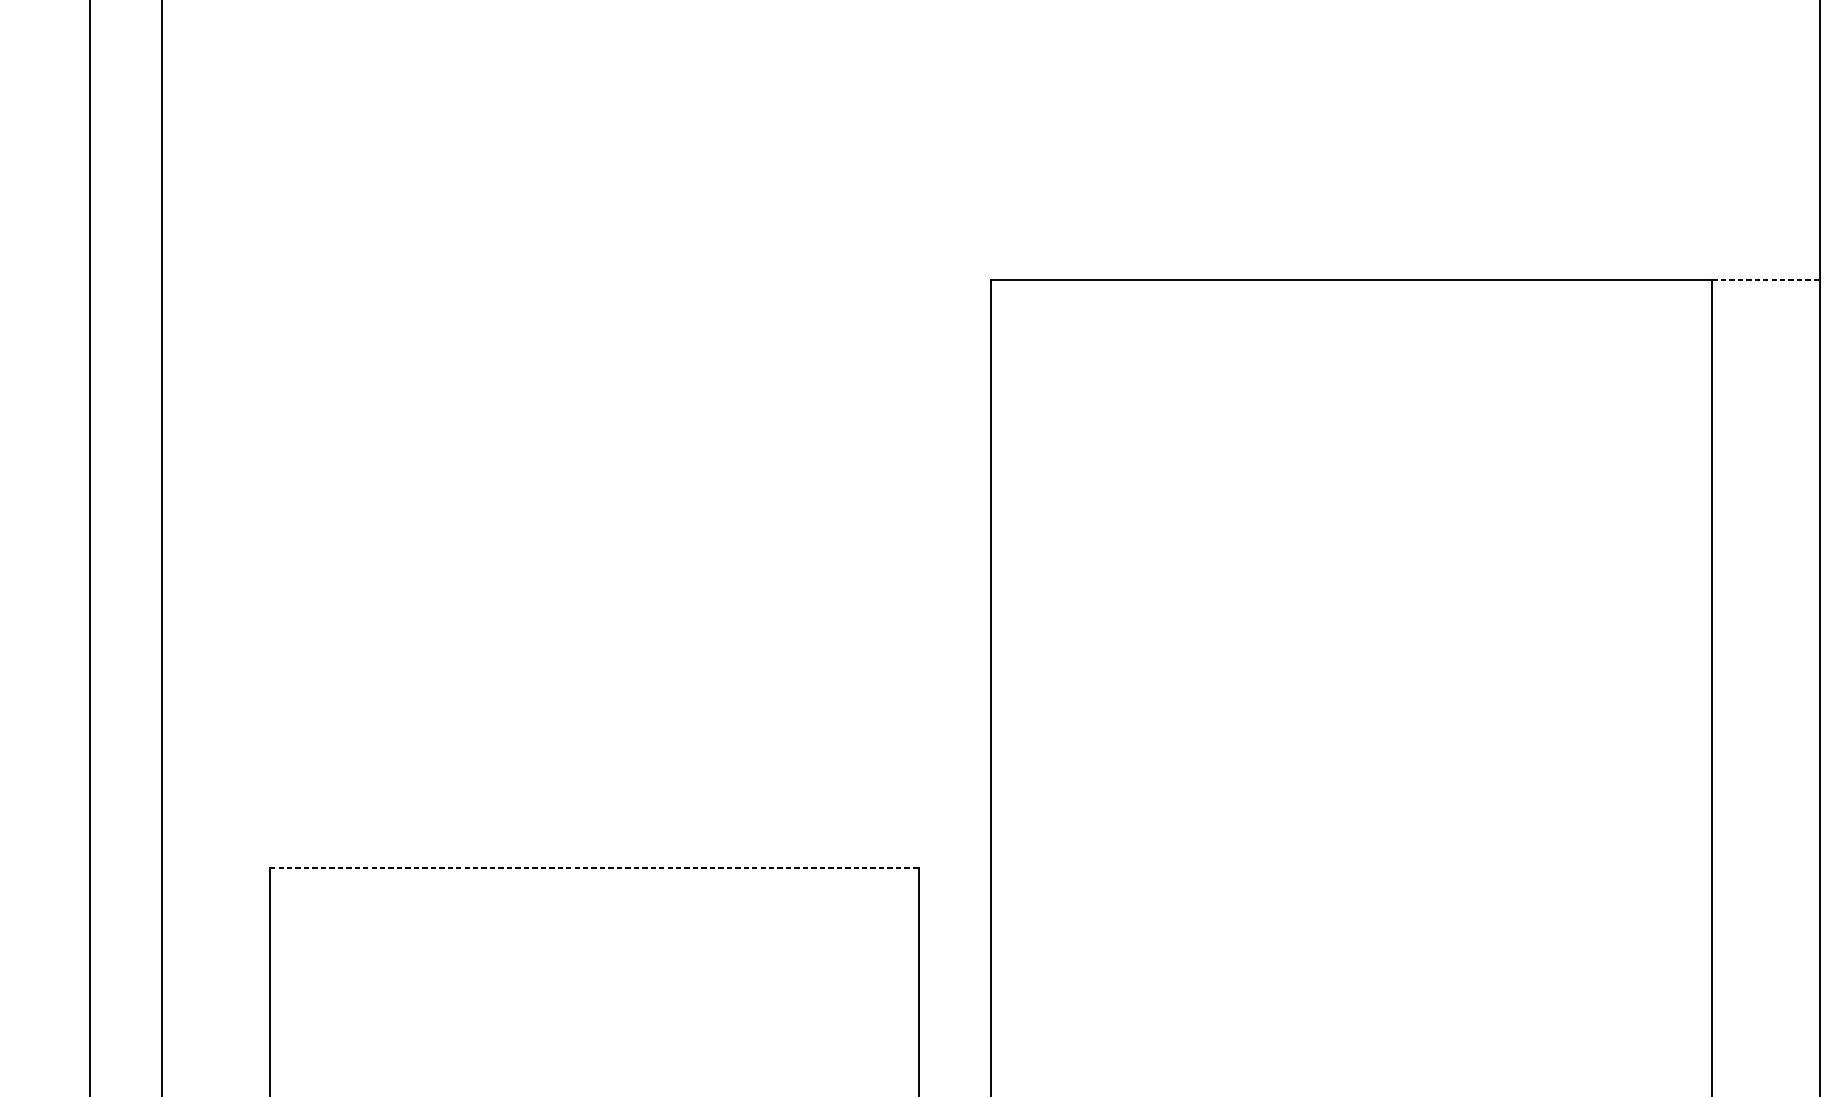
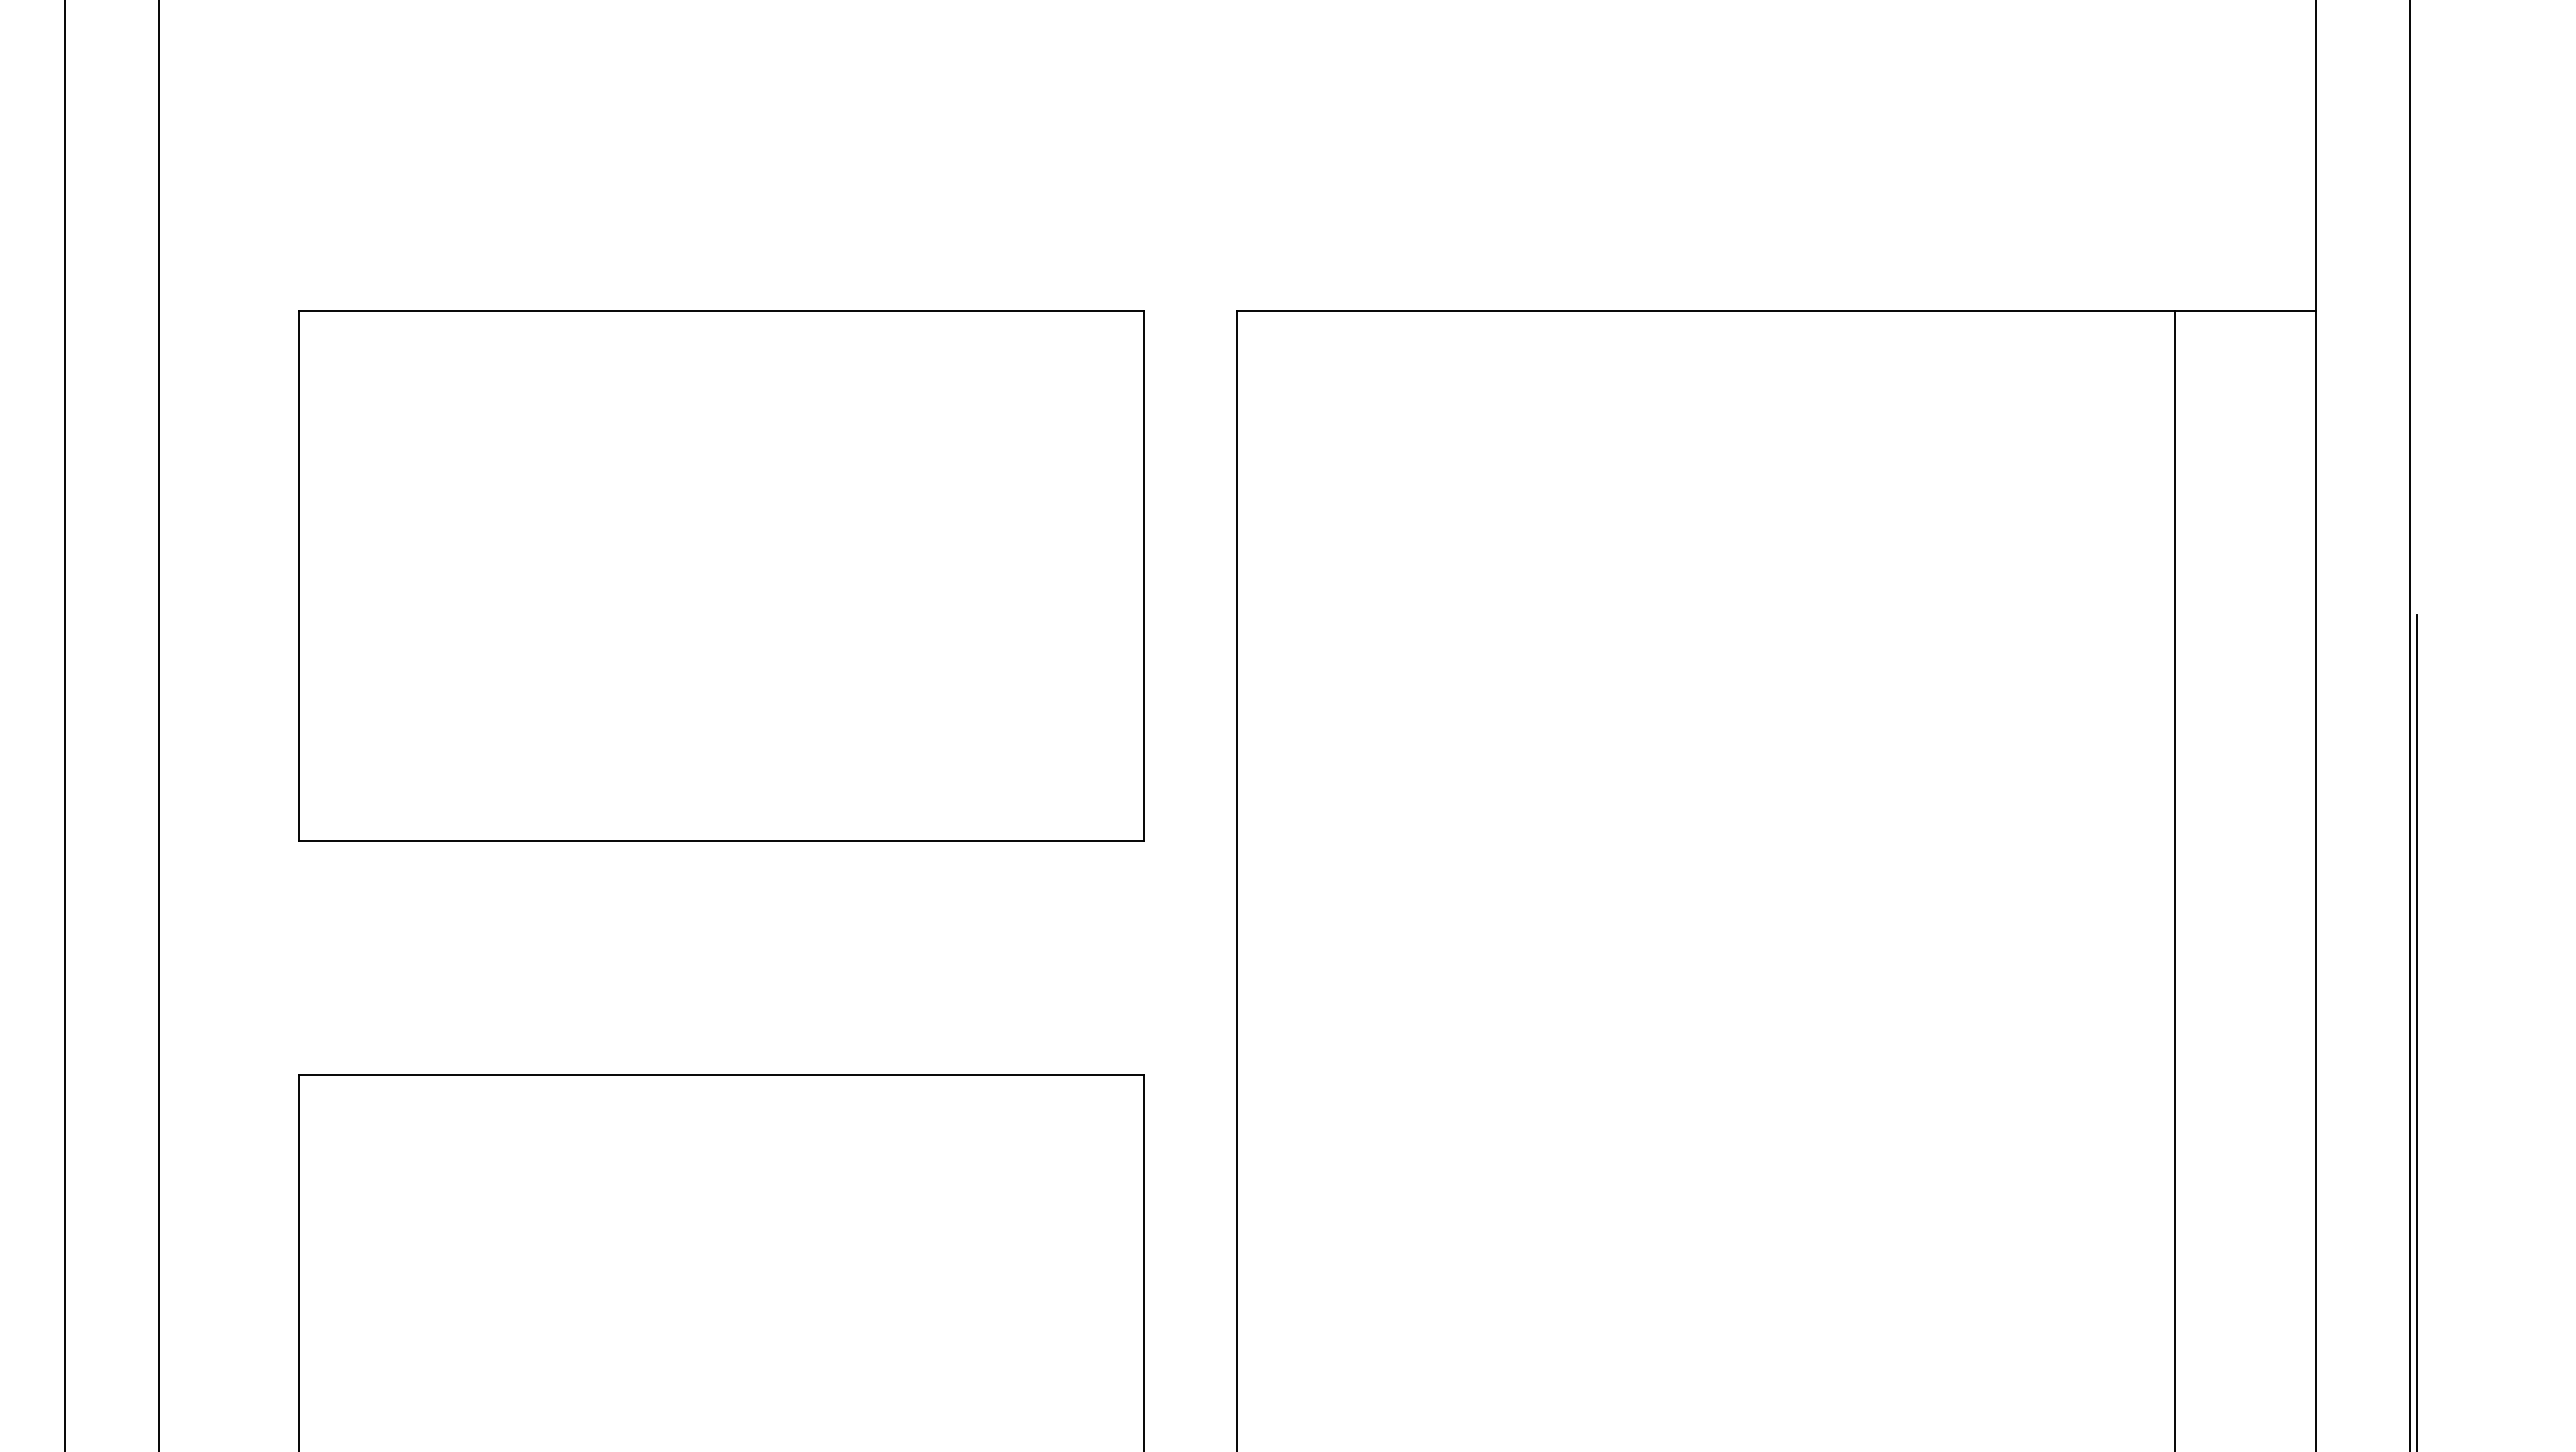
line: (1767, 280) -> (2246, 310), dashed -> solid
part: (594, 483) -> (721, 575), added
line: (594, 868) -> (721, 1075), dashed -> solid

